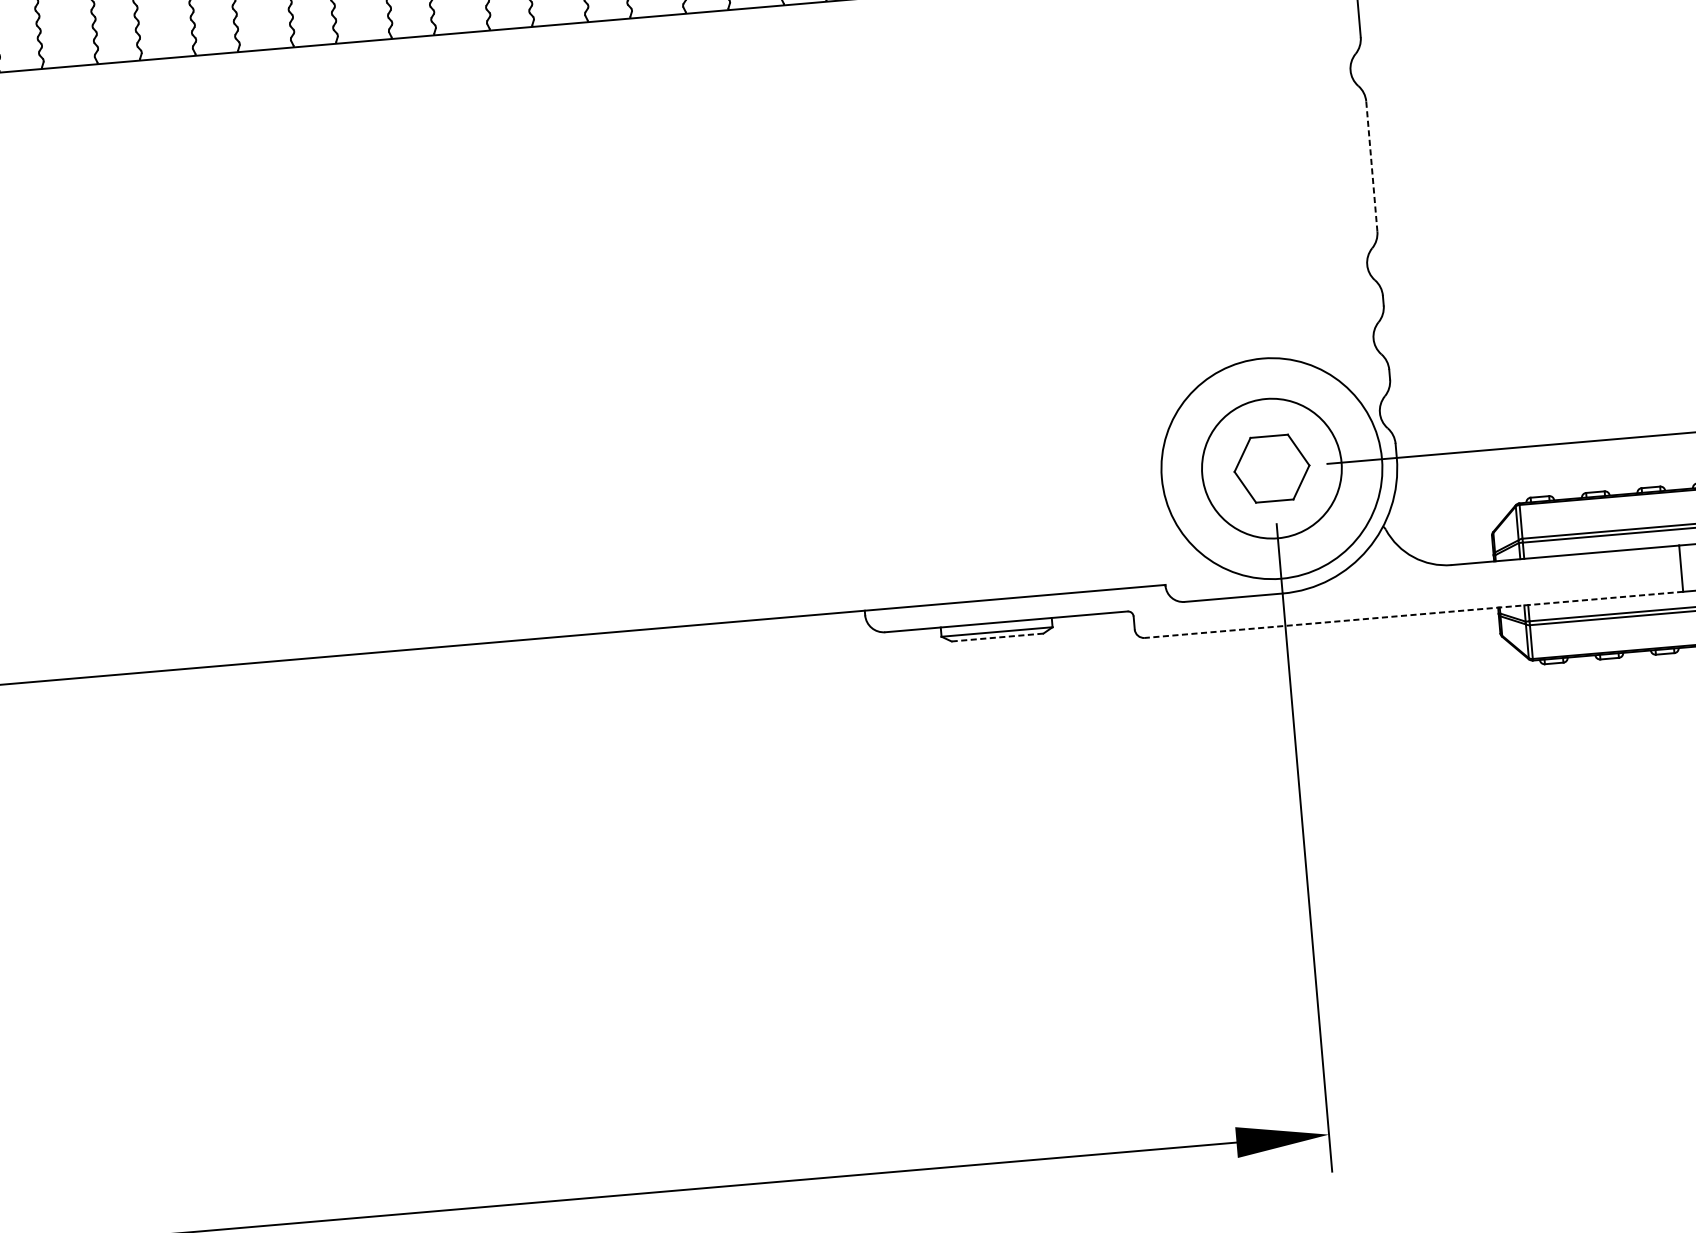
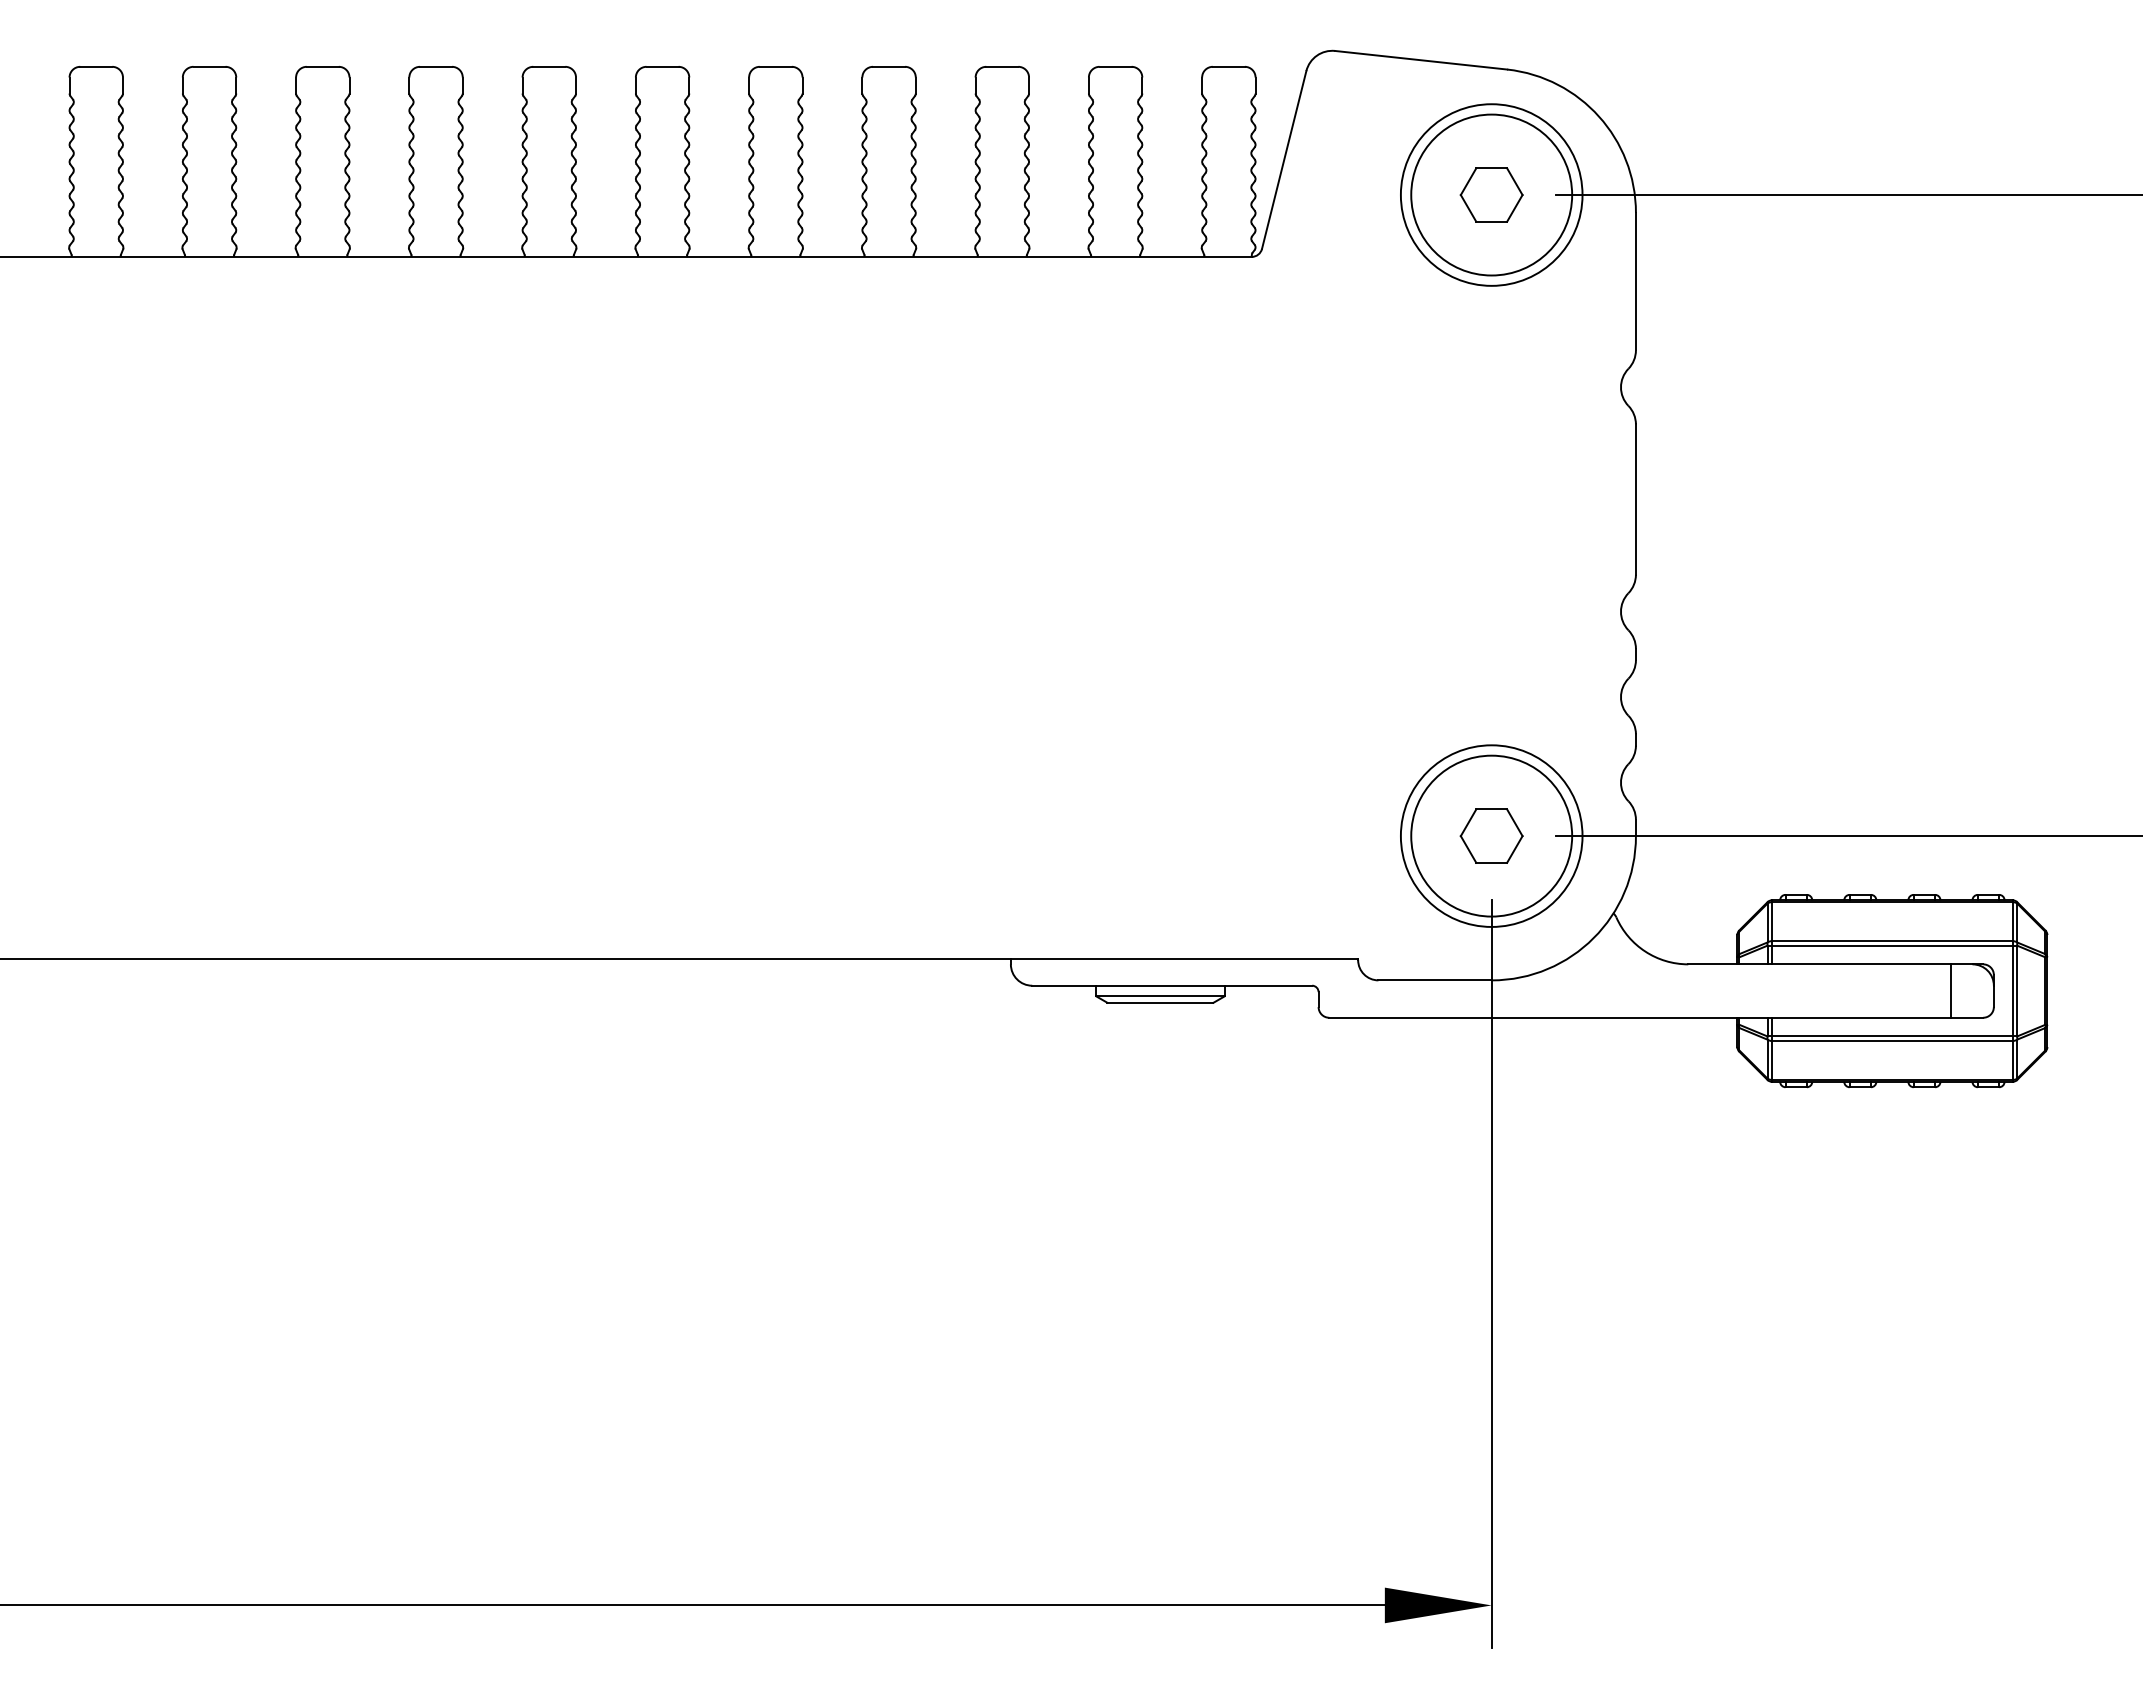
line: (1371, 166) -> (1635, 499), dashed -> solid
circle: (1271, 468) -> (1491, 835), size x0.71
part: (1271, 468) -> (1491, 835), size x0.71
line: (1414, 614) -> (1640, 1017), dashed -> solid
line: (997, 637) -> (1160, 1002), dashed -> solid

